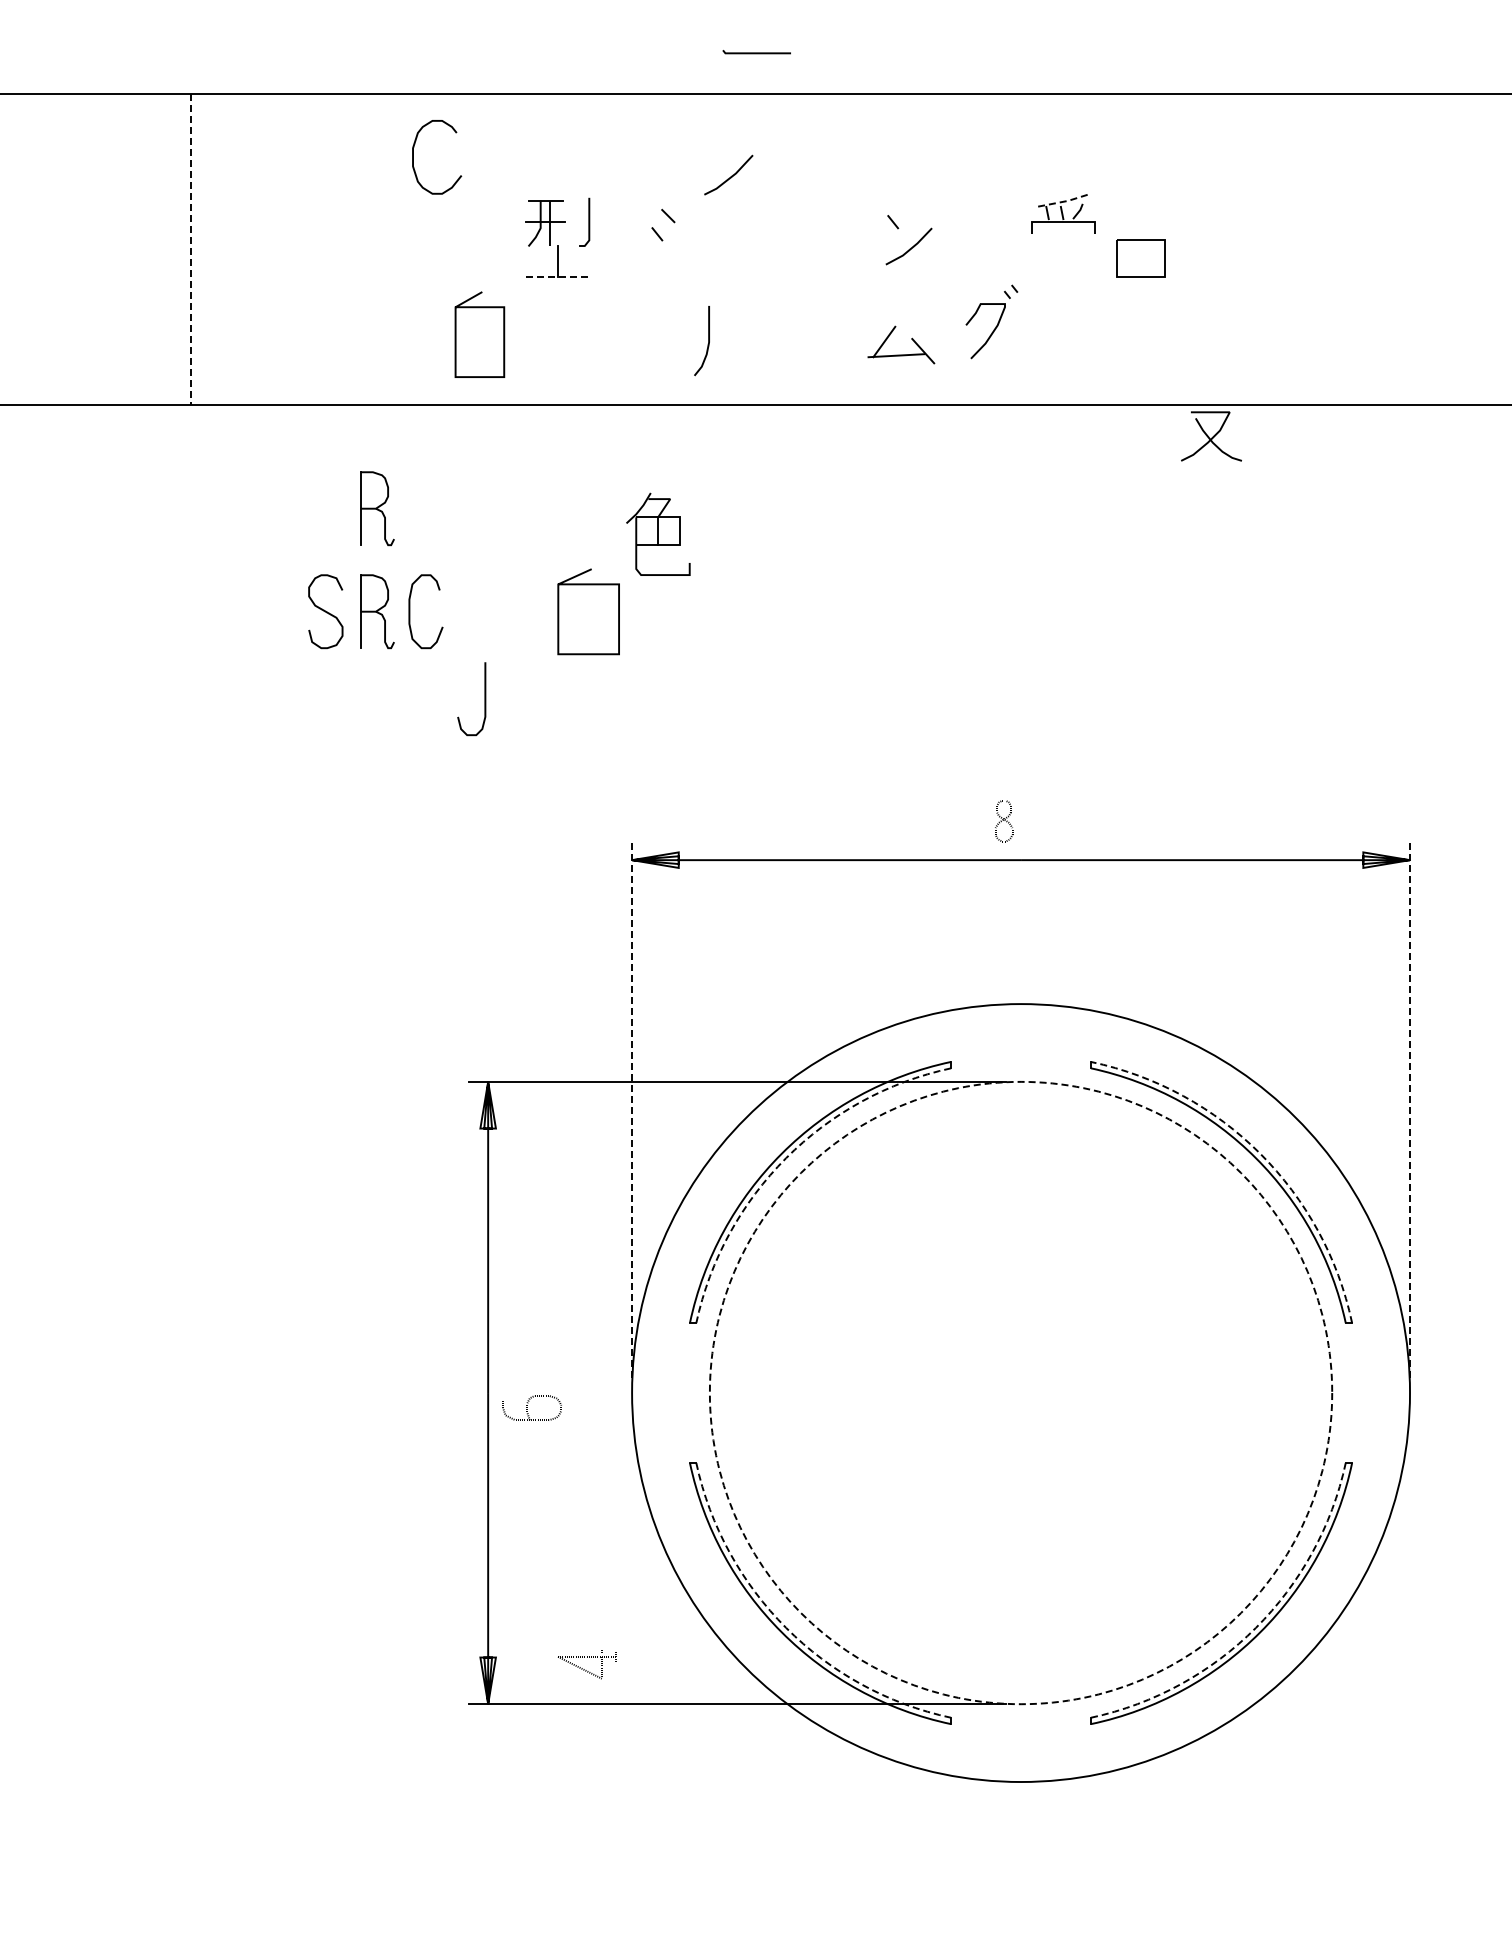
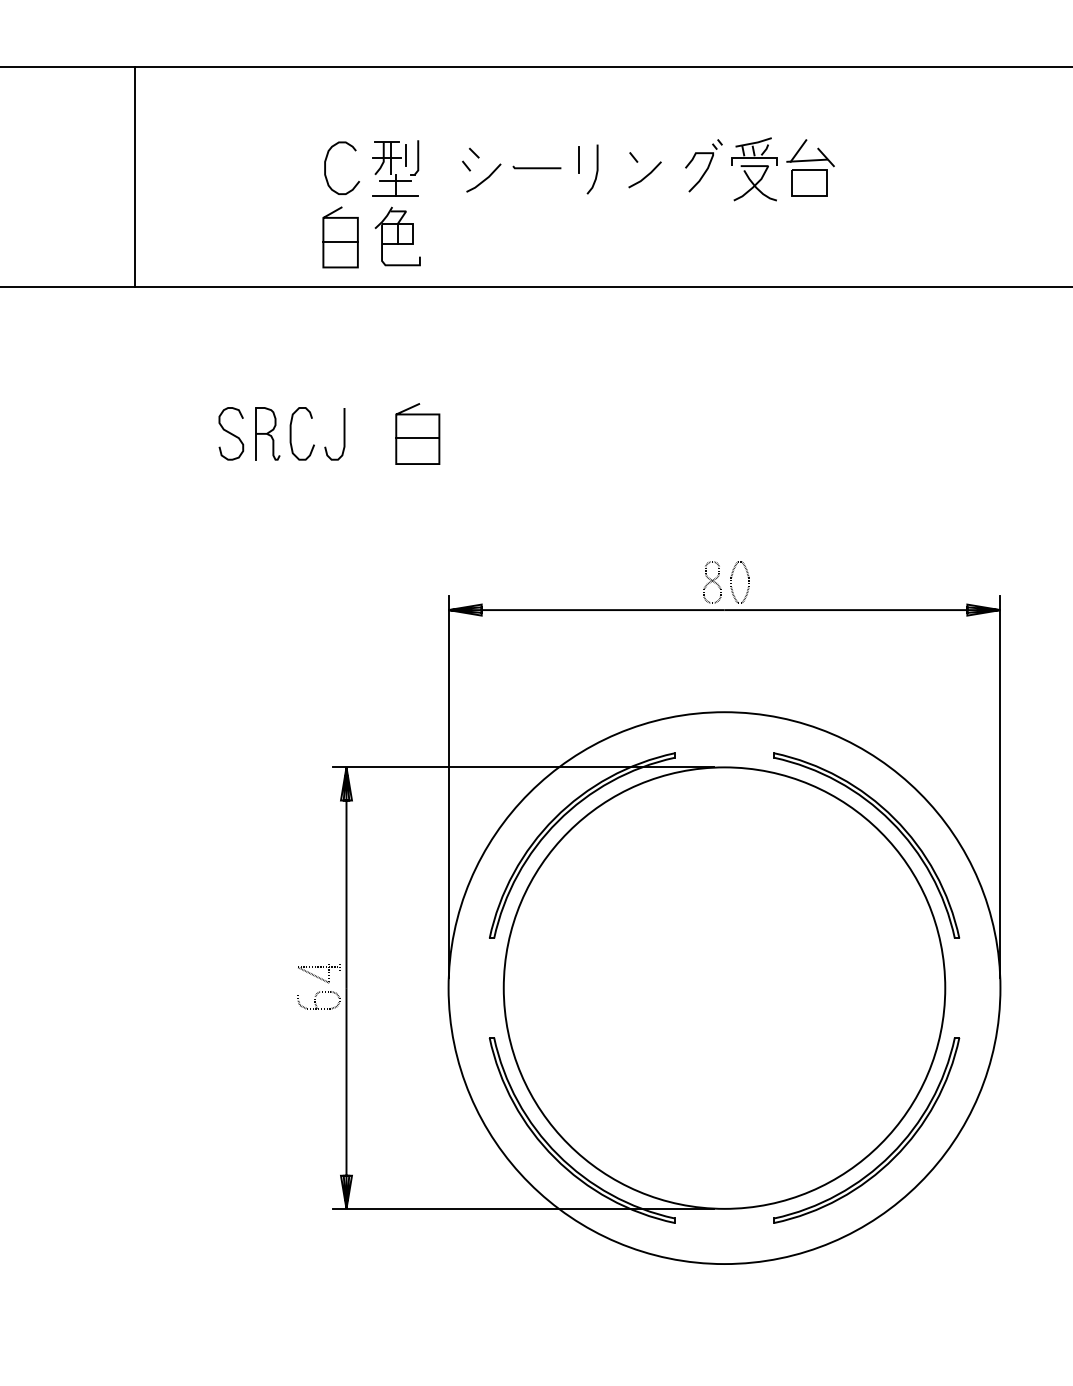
line: (756, 52) -> (536, 167), moved
curve: (413, 157) -> (325, 168), moved
line: (730, 176) -> (485, 179), moved
line: (1062, 201) -> (753, 142), dashed -> solid
line: (572, 218) -> (406, 154), added
line: (815, 224) -> (578, 159), added
line: (190, 249) -> (135, 176), dashed -> solid
line: (557, 255) -> (395, 181), added
line: (557, 276) -> (395, 196), dashed -> solid
part: (997, 322) -> (707, 166), moved
line: (479, 340) -> (340, 241), added
line: (707, 344) -> (596, 171), moved
part: (901, 354) -> (810, 159), moved
part: (1211, 436) -> (755, 183), moved
part: (377, 508) -> (267, 360), removed
part: (658, 533) -> (397, 235), moved
line: (588, 617) -> (417, 437), added
curve: (484, 699) -> (343, 434), moved
part: (1003, 820) -> (712, 581), size x1.43
part: (1031, 820) -> (731, 581), added
line: (632, 1109) -> (448, 786), dashed -> solid
line: (1410, 1109) -> (1000, 786), dashed -> solid
arc: (1260, 1153) -> (894, 818), dashed -> solid
arc: (786, 1158) -> (558, 821), dashed -> solid
circle: (1020, 1392) -> (724, 987), dashed -> solid
curve: (527, 1407) -> (315, 999), moved
arc: (786, 1627) -> (558, 1154), dashed -> solid
arc: (1255, 1627) -> (890, 1154), dashed -> solid
part: (586, 1664) -> (318, 972), moved

